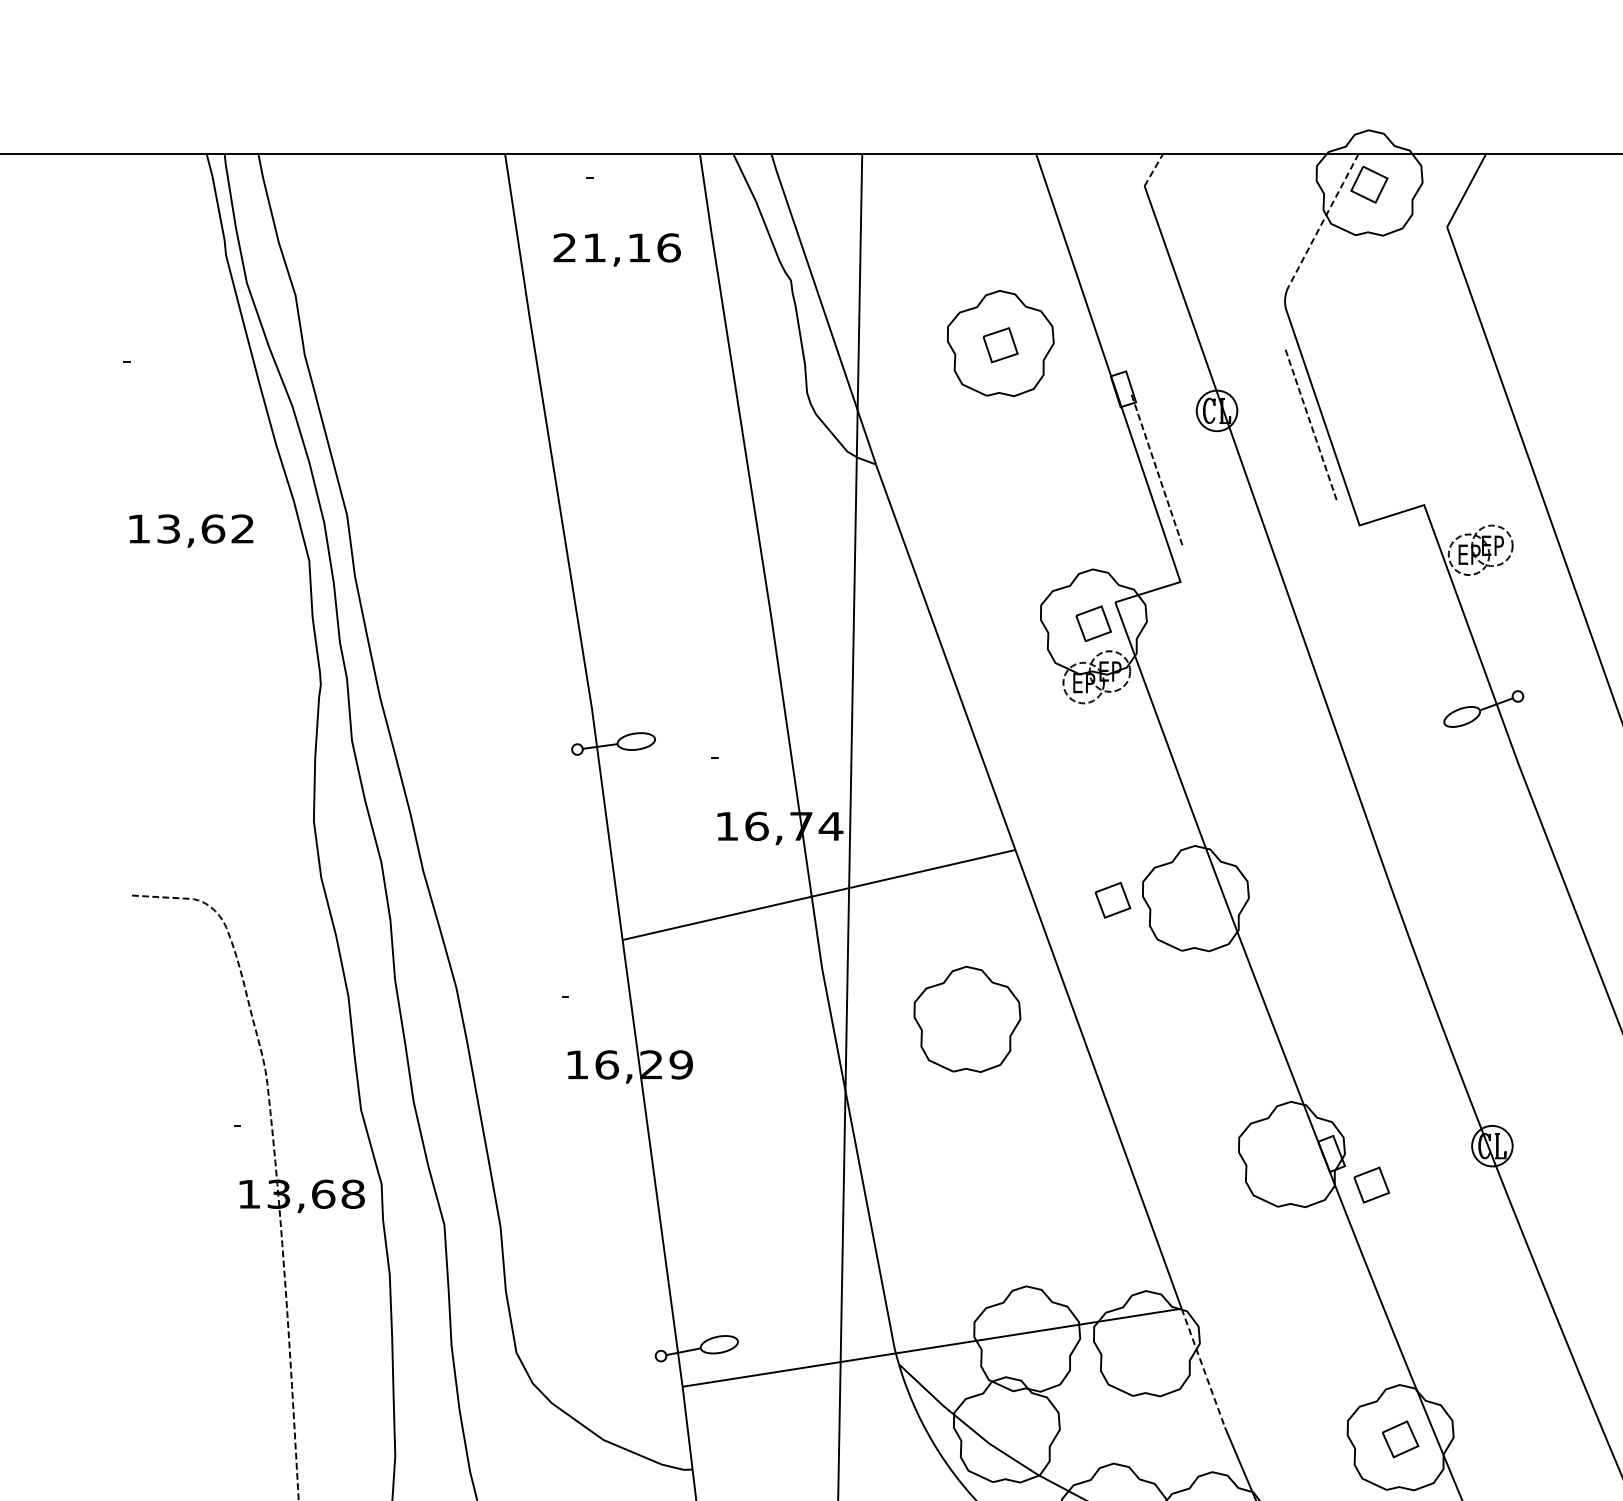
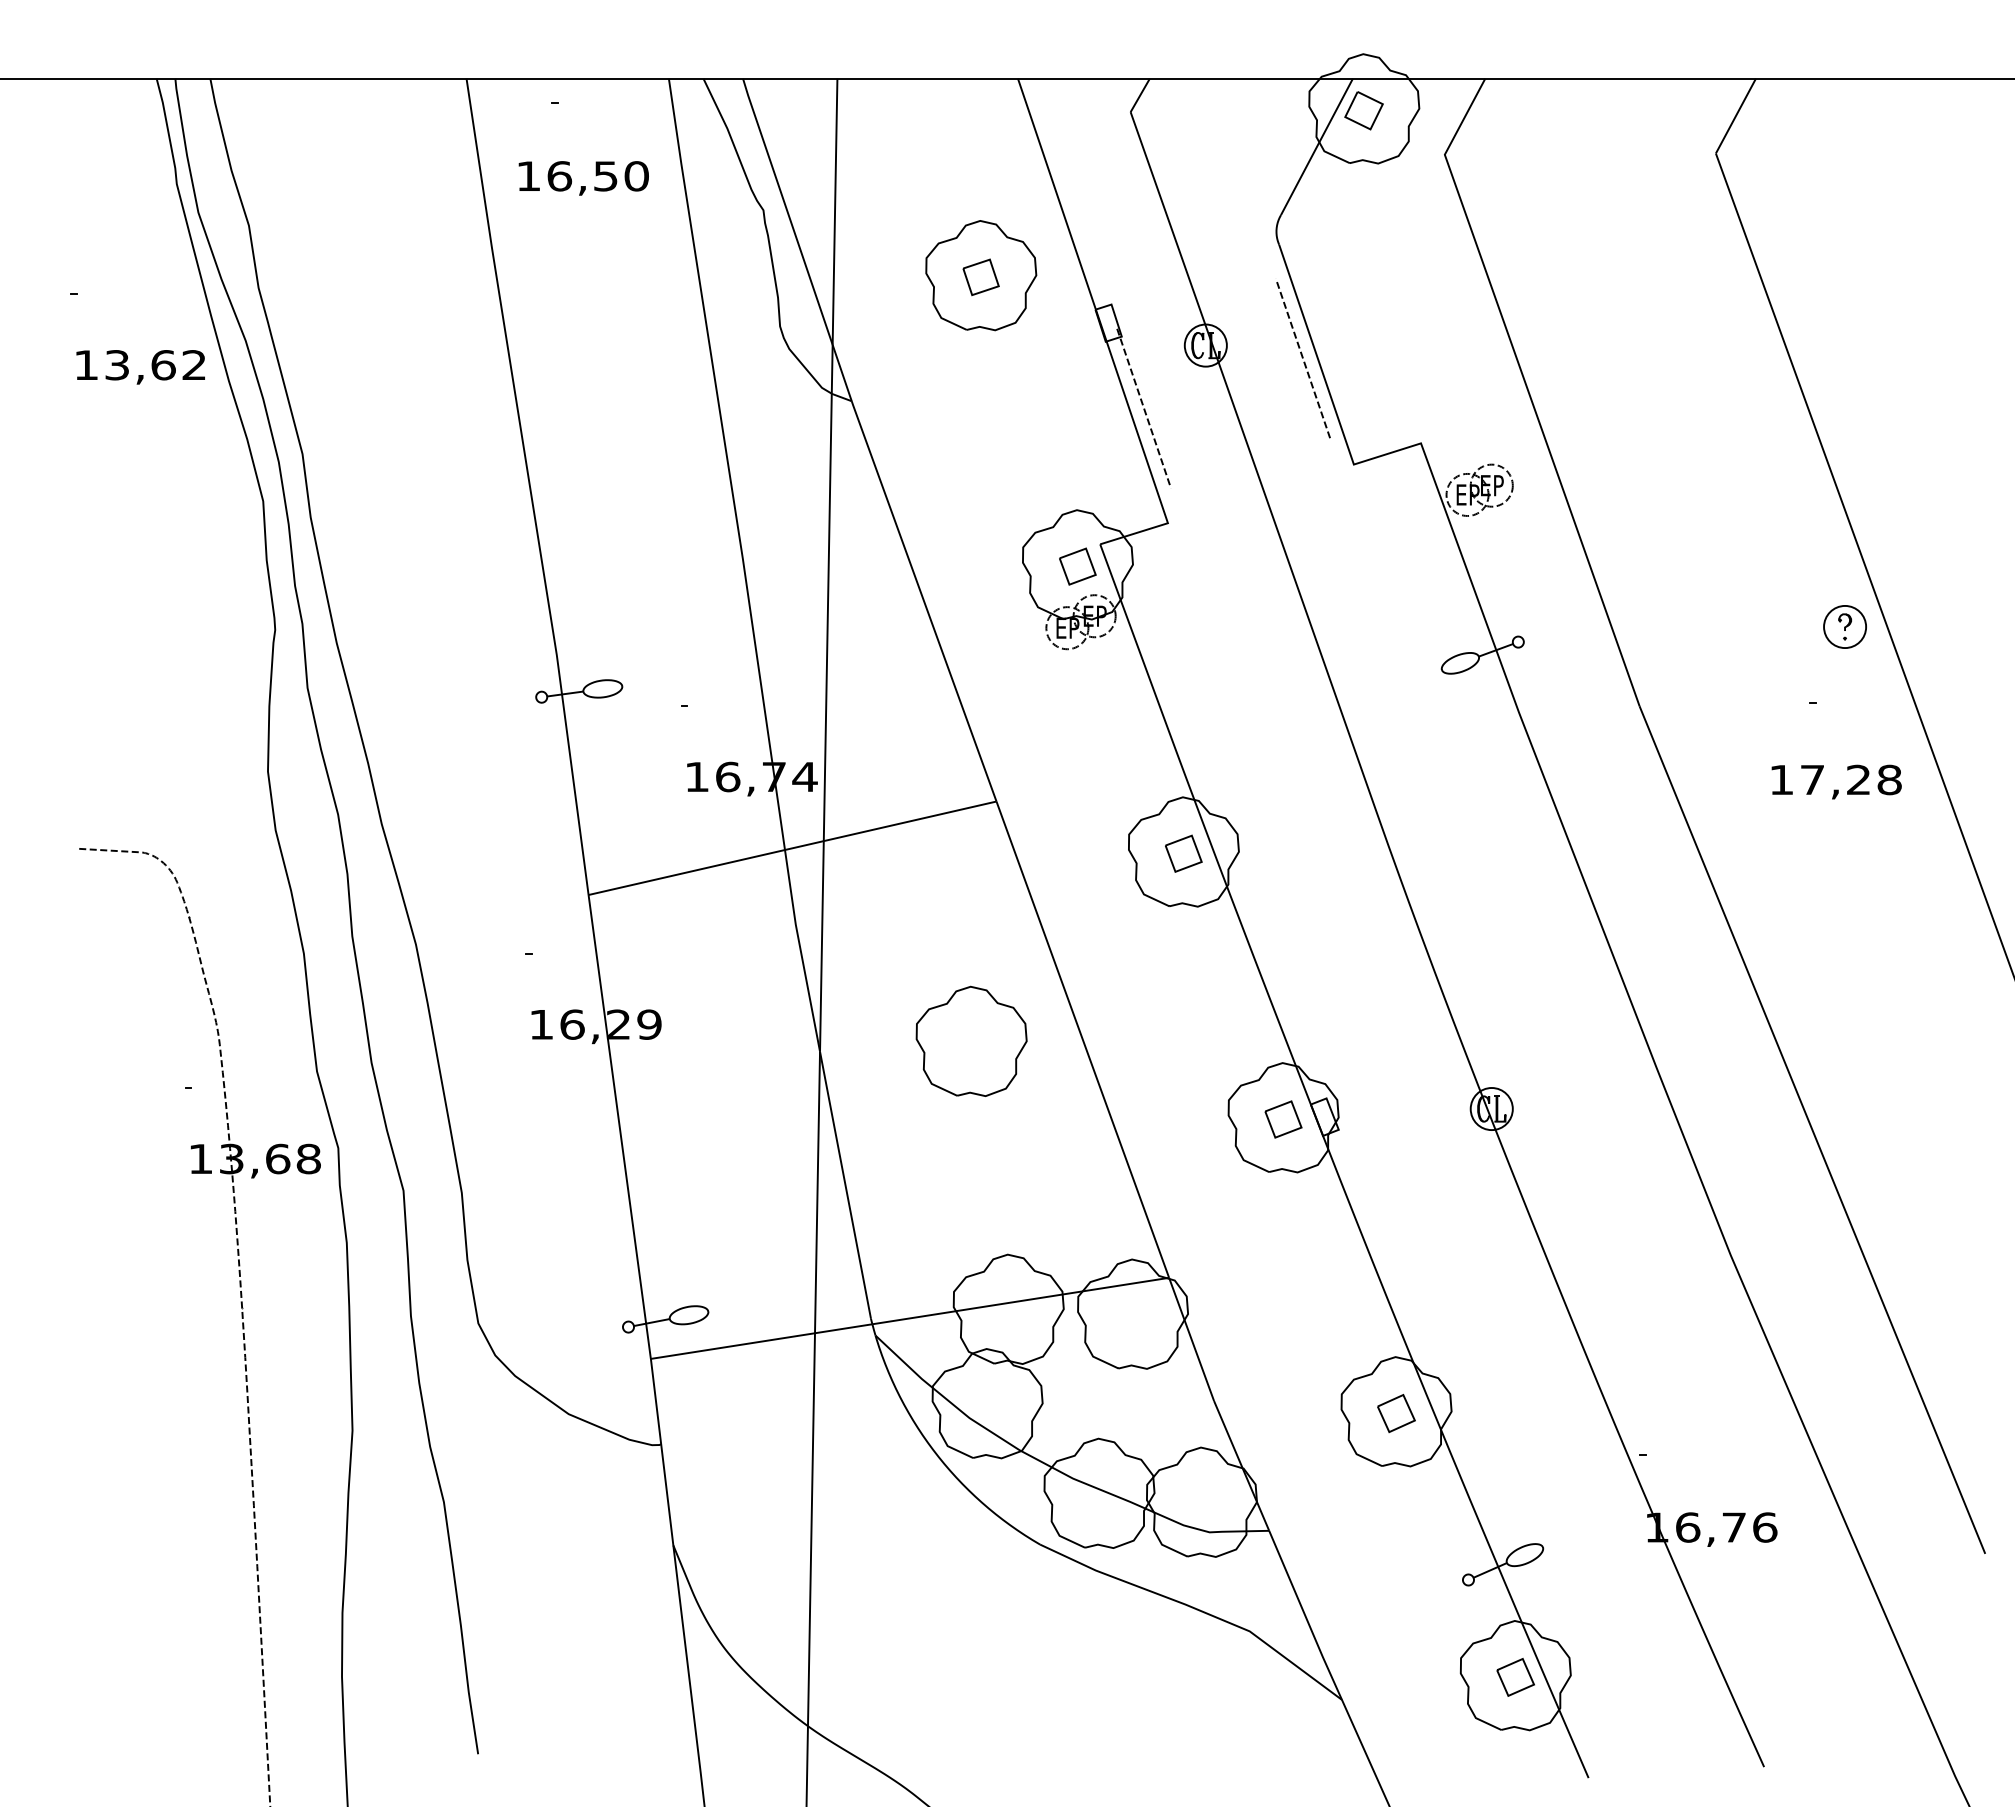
line: (1154, 170) -> (1140, 95), dashed -> solid
line: (1323, 220) -> (1316, 147), dashed -> solid
text: (617, 248) -> (583, 176), 21,16 -> 16,50
text: (191, 531) -> (140, 367), moved
part: (1112, 900) -> (1183, 853), moved
part: (967, 1018) -> (971, 1040), moved
part: (1371, 1185) -> (1283, 1119), moved
line: (1203, 1368) -> (1191, 1339), dashed -> solid

